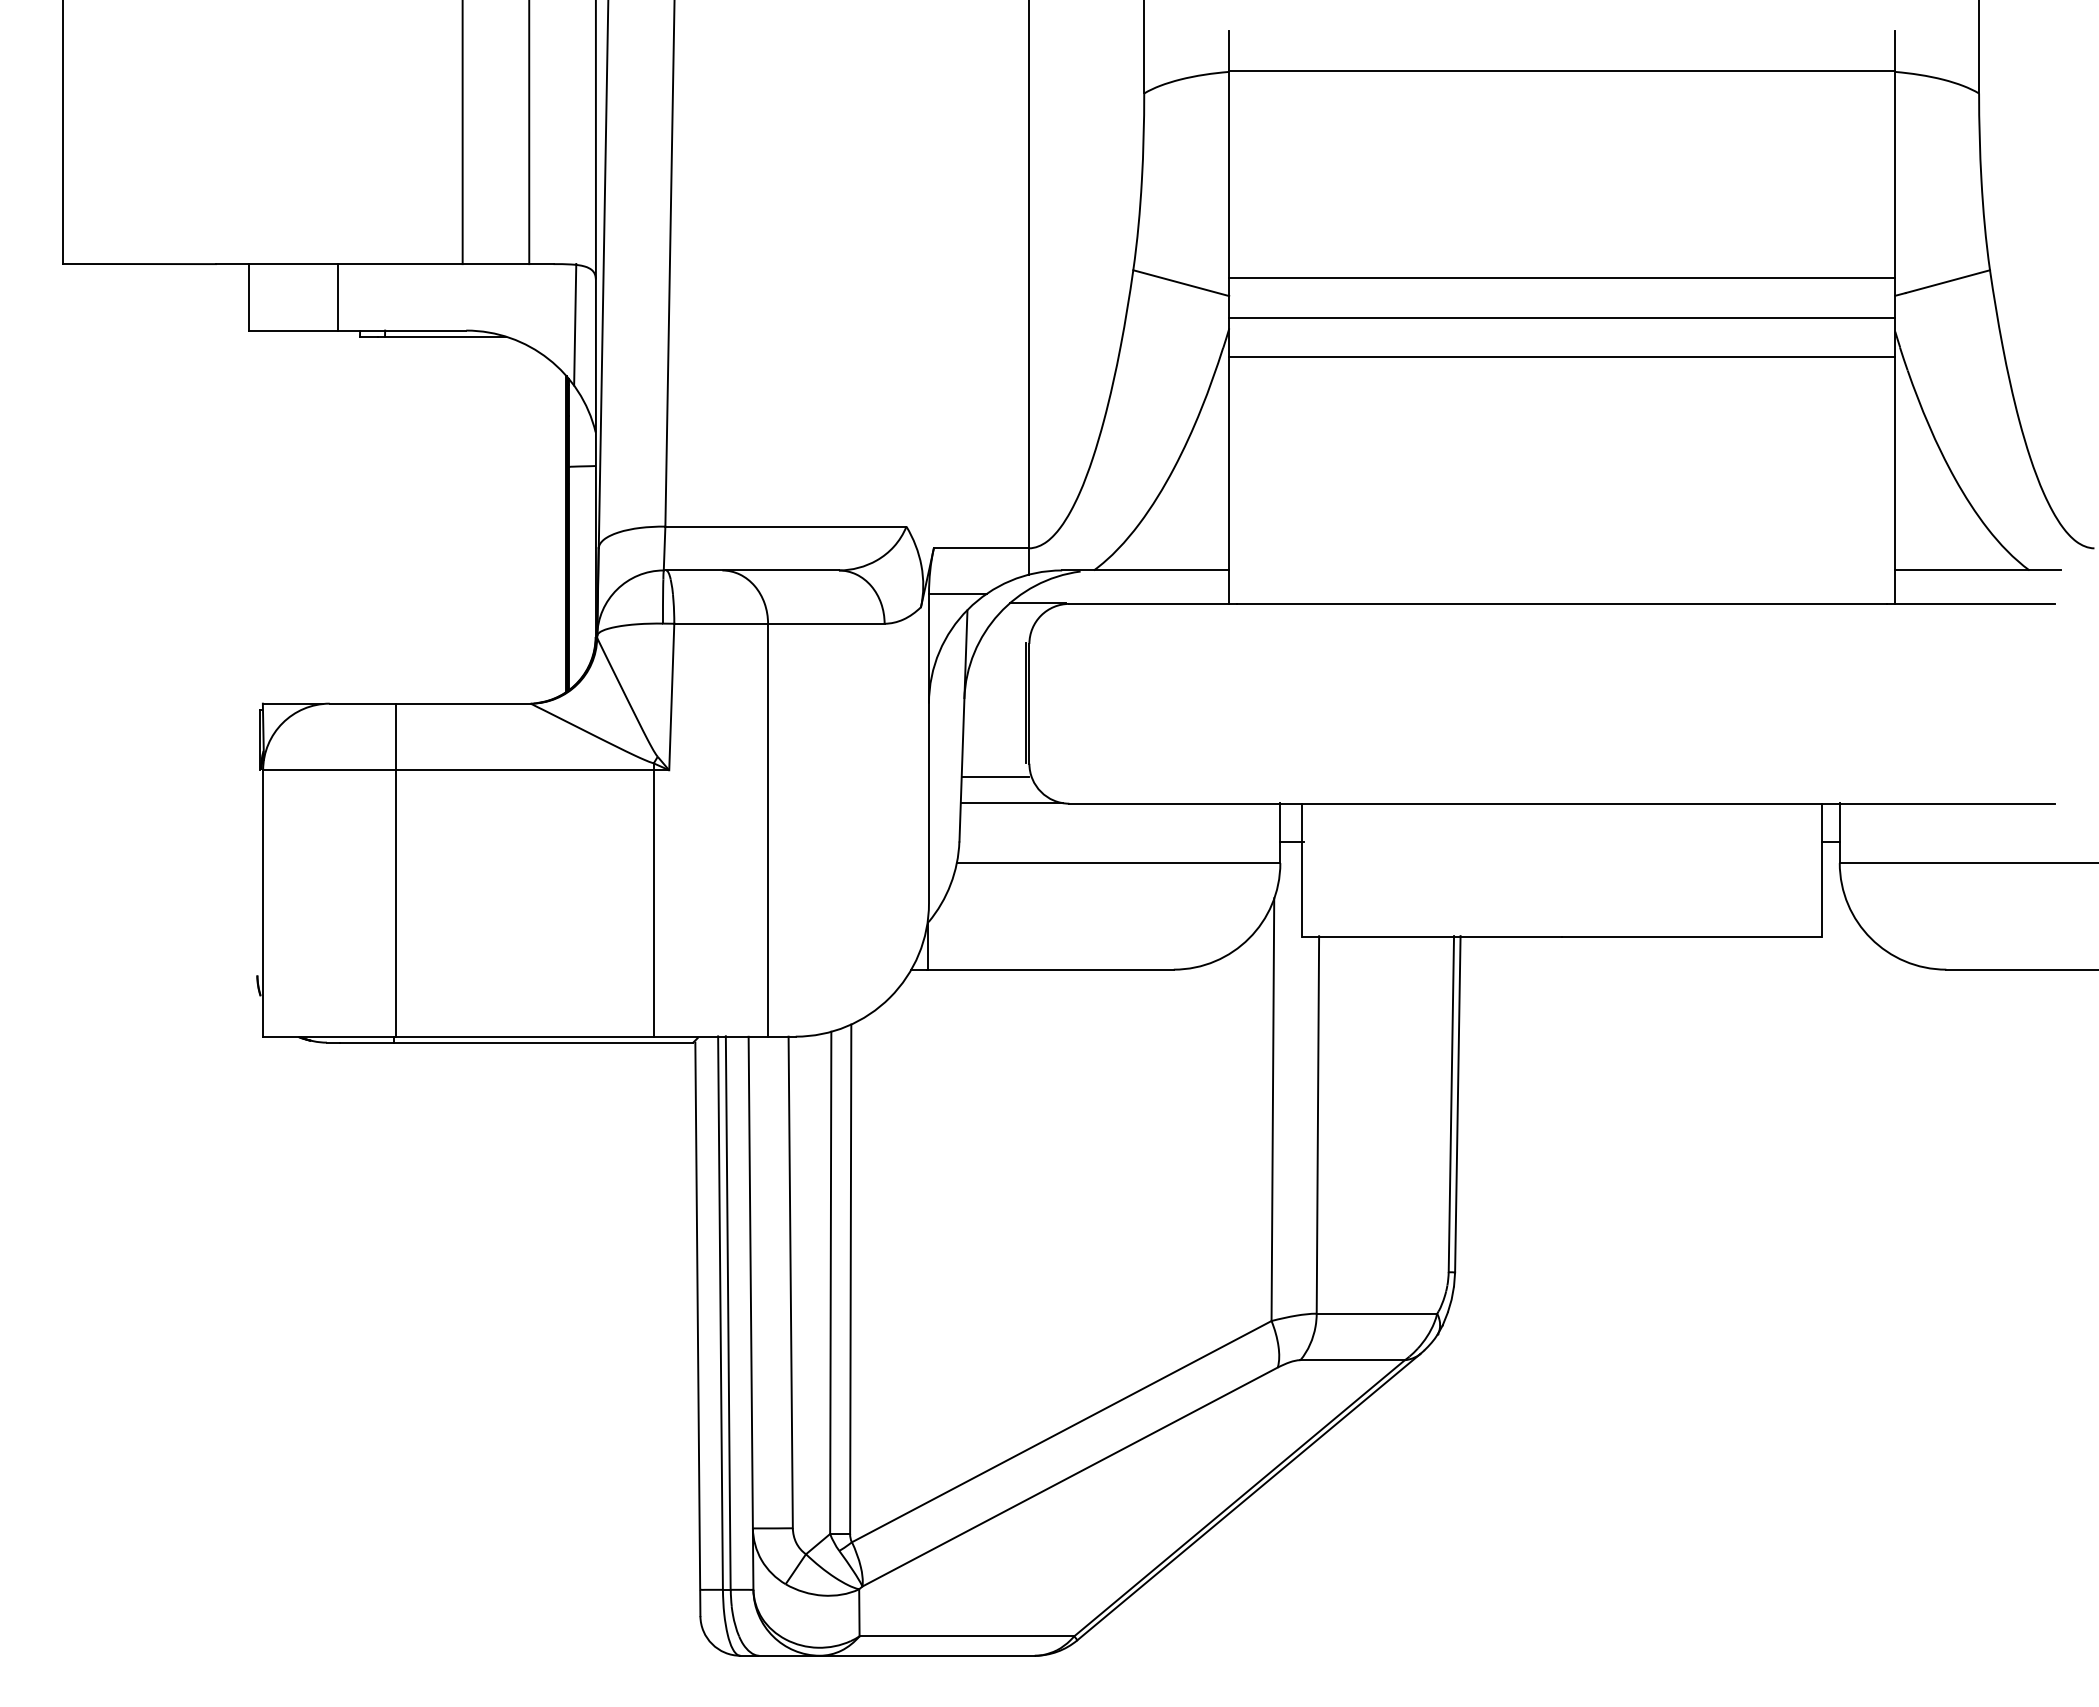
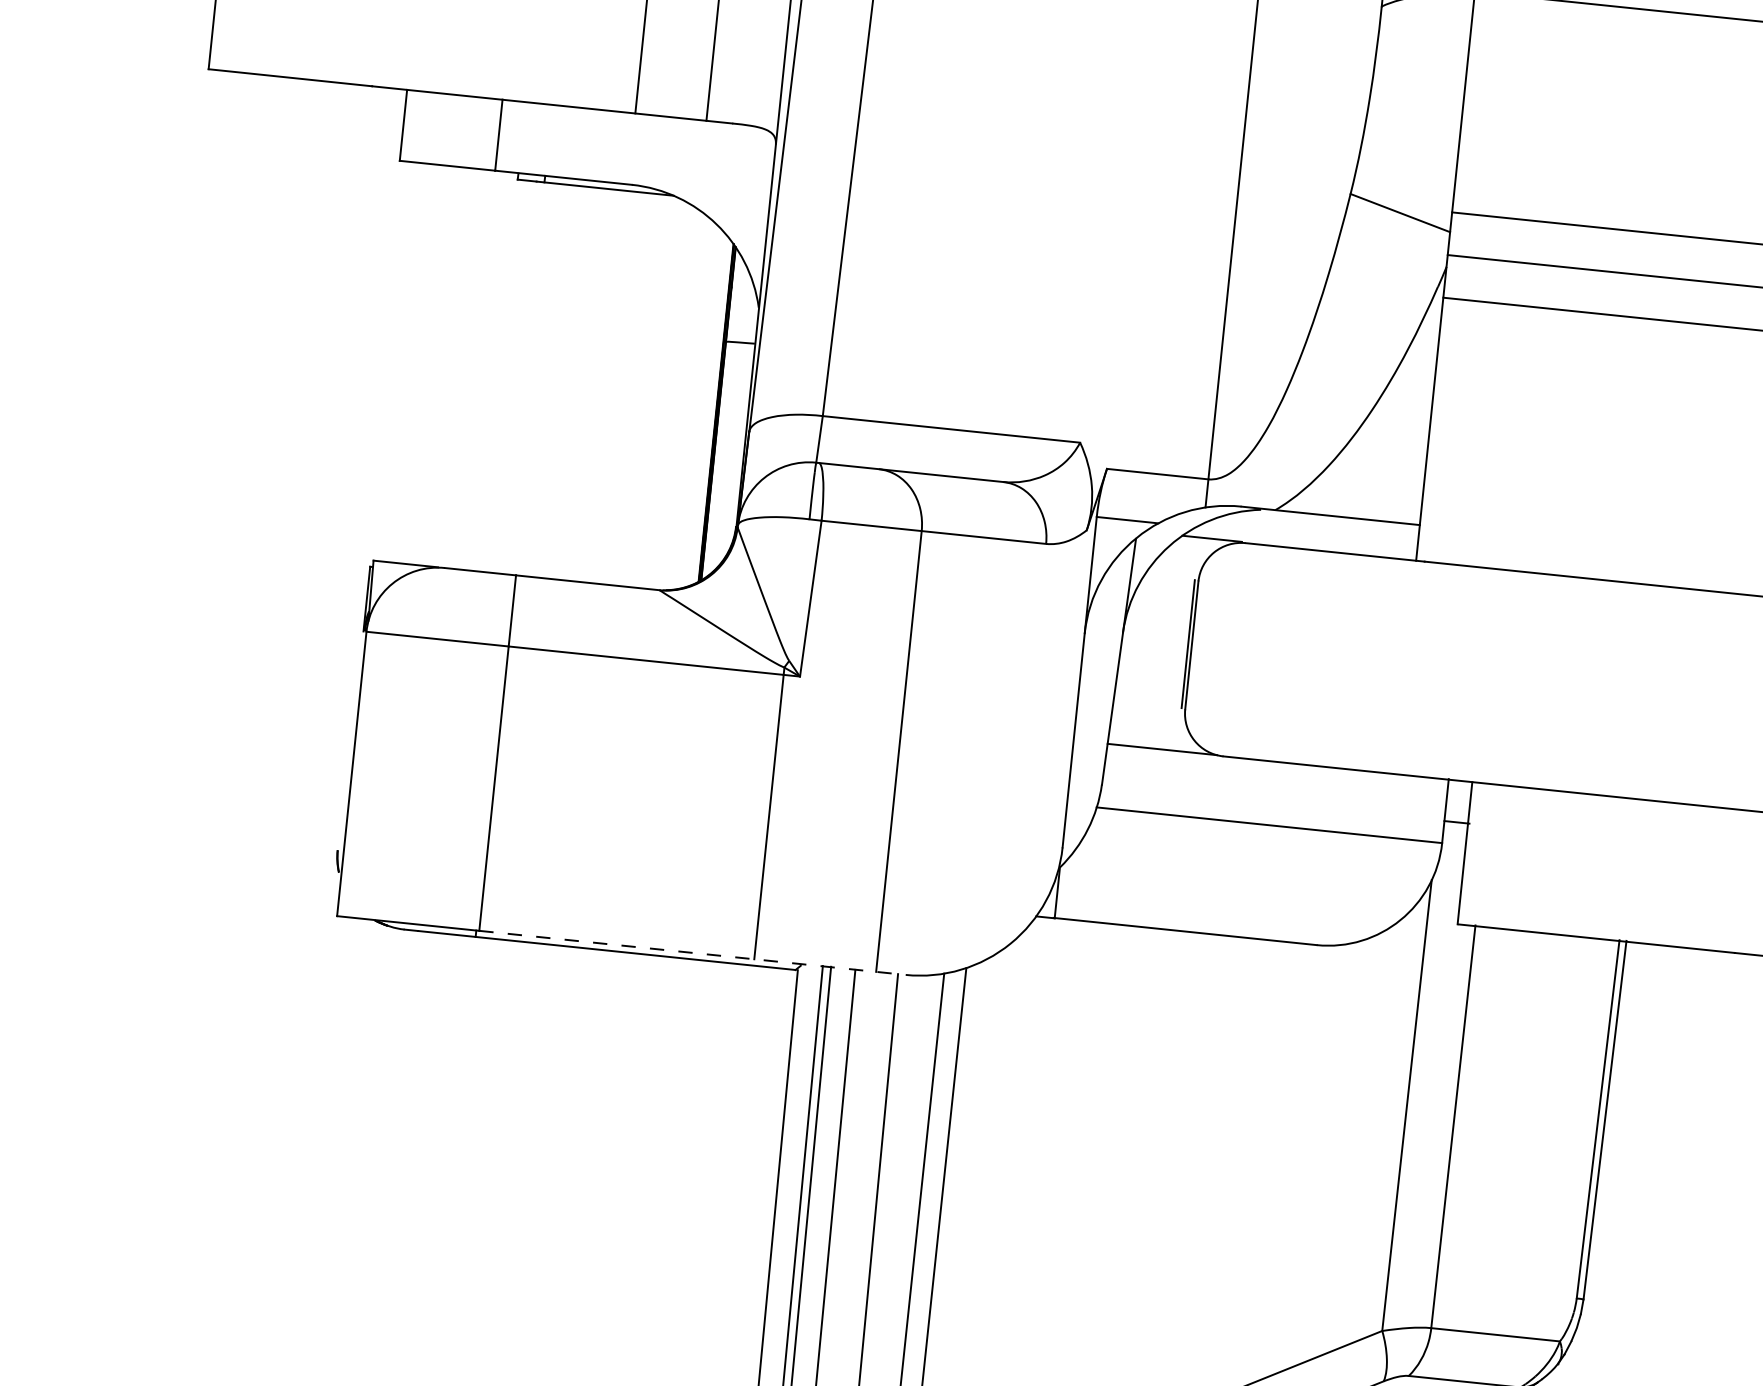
line: (575, 324) -> (749, 190), removed
line: (995, 776) -> (1147, 719), removed
line: (596, 1036) -> (693, 952), solid -> dashed

